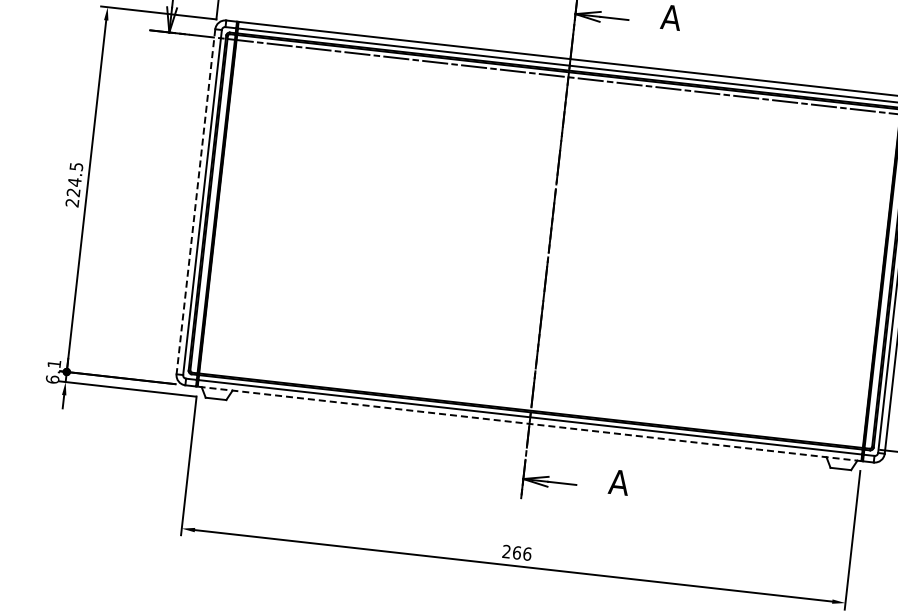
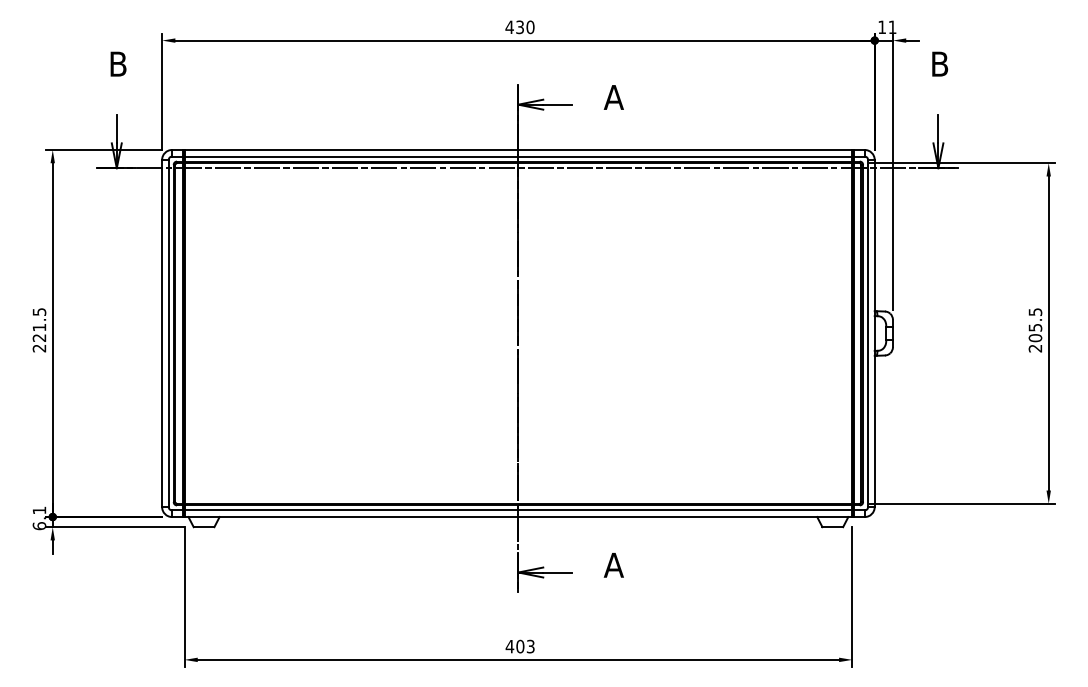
text: (74, 182) -> (39, 327), 224.5 -> 221.5
line: (196, 201) -> (162, 333), dashed -> solid
line: (529, 424) -> (518, 517), dashed -> solid
text: (516, 552) -> (519, 646), 266 -> 403

